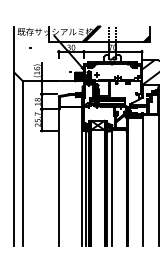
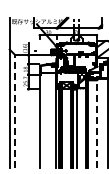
line: (22, 161) -> (15, 110), solid -> dashed
line: (142, 180) -> (97, 123), solid -> dashed

